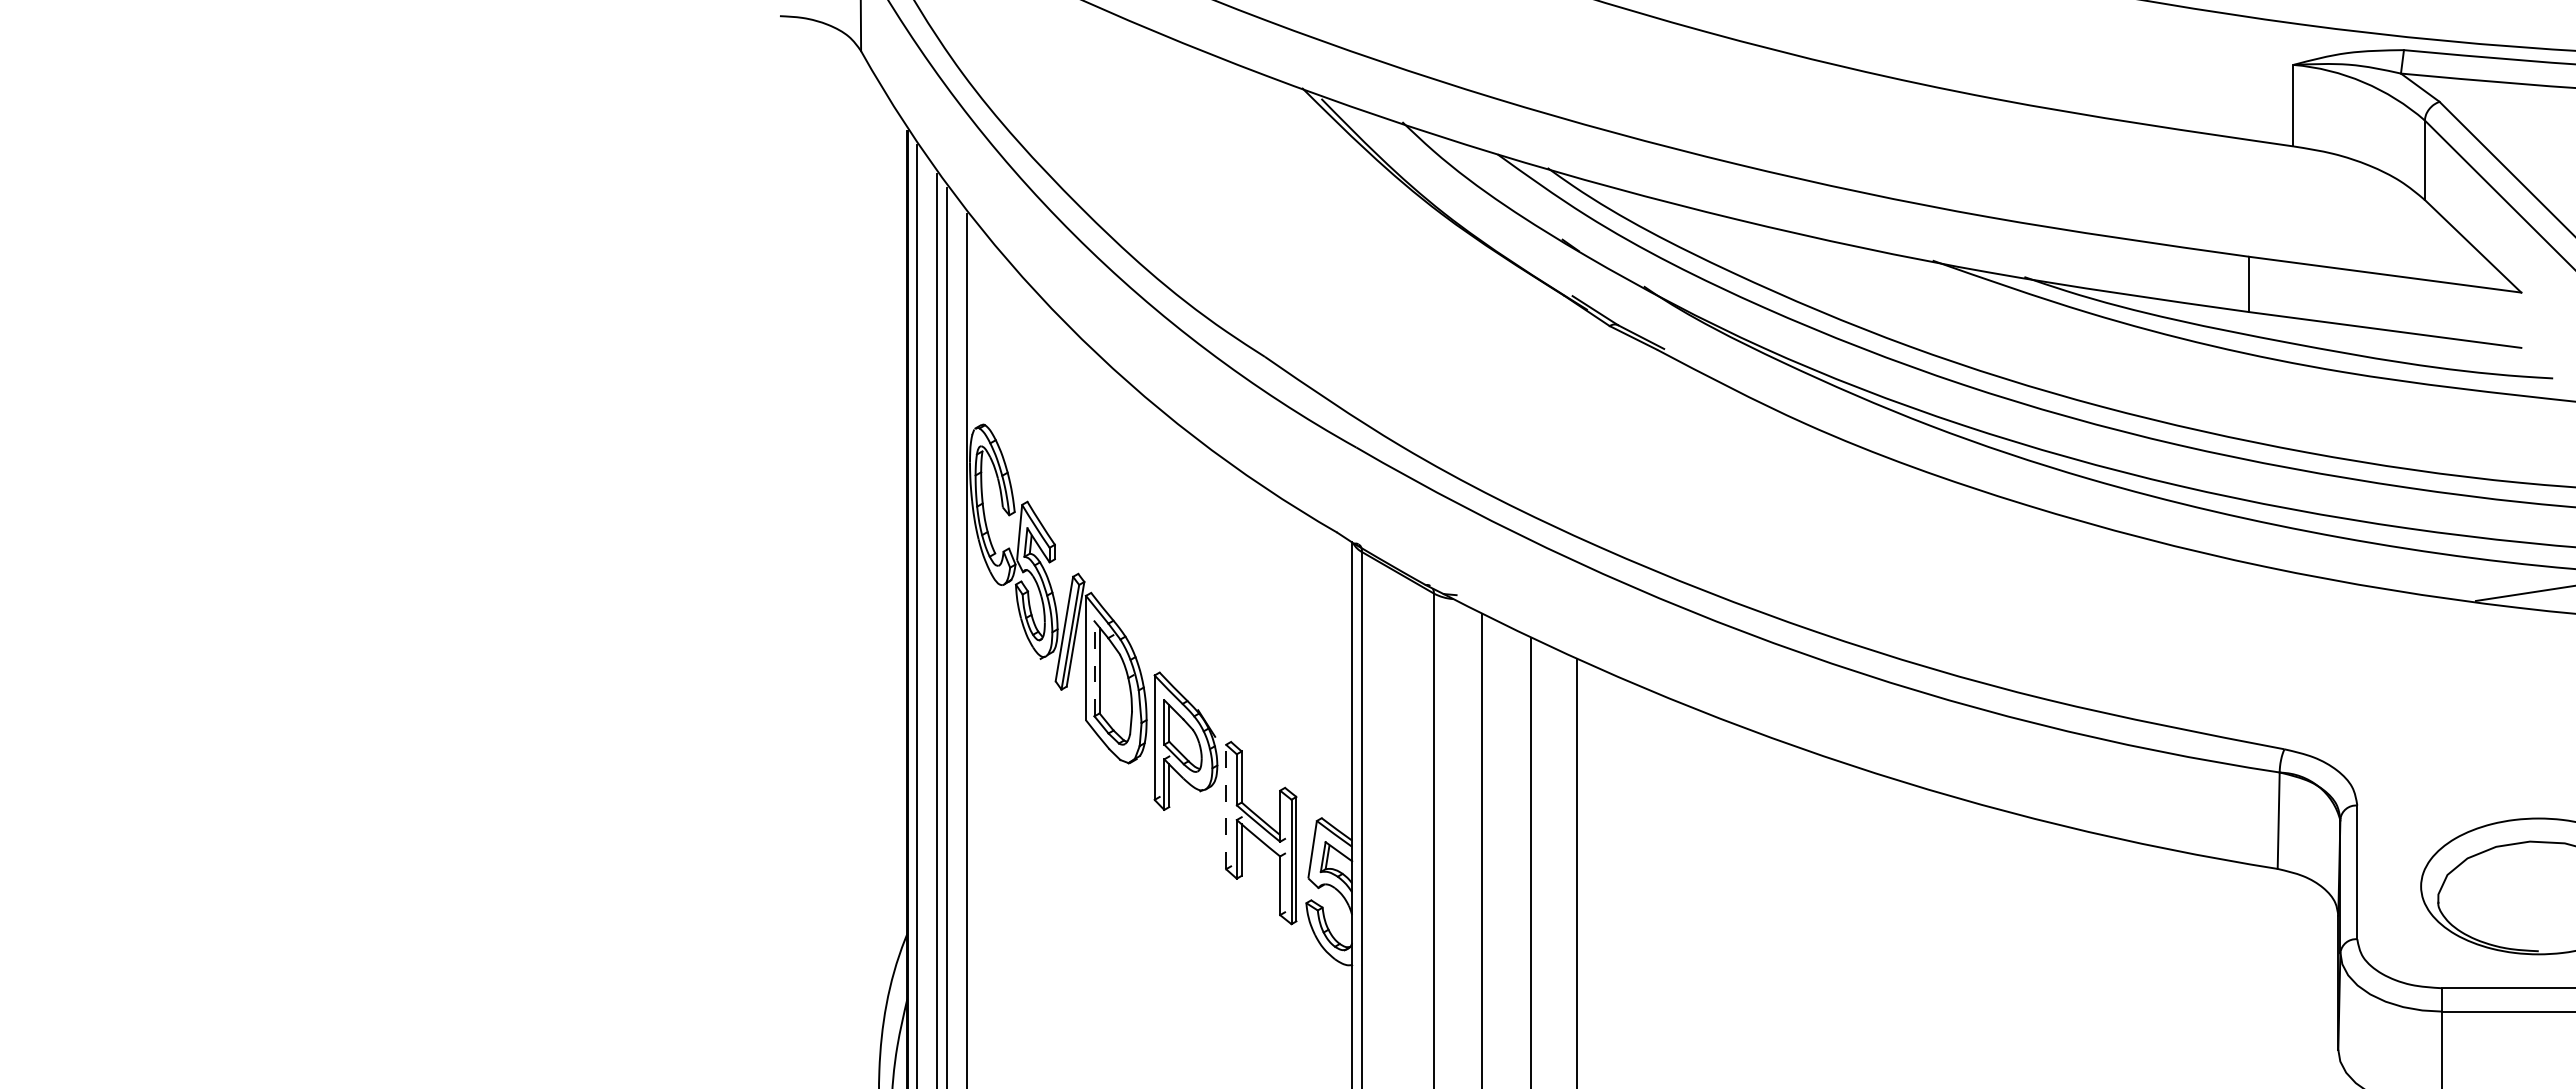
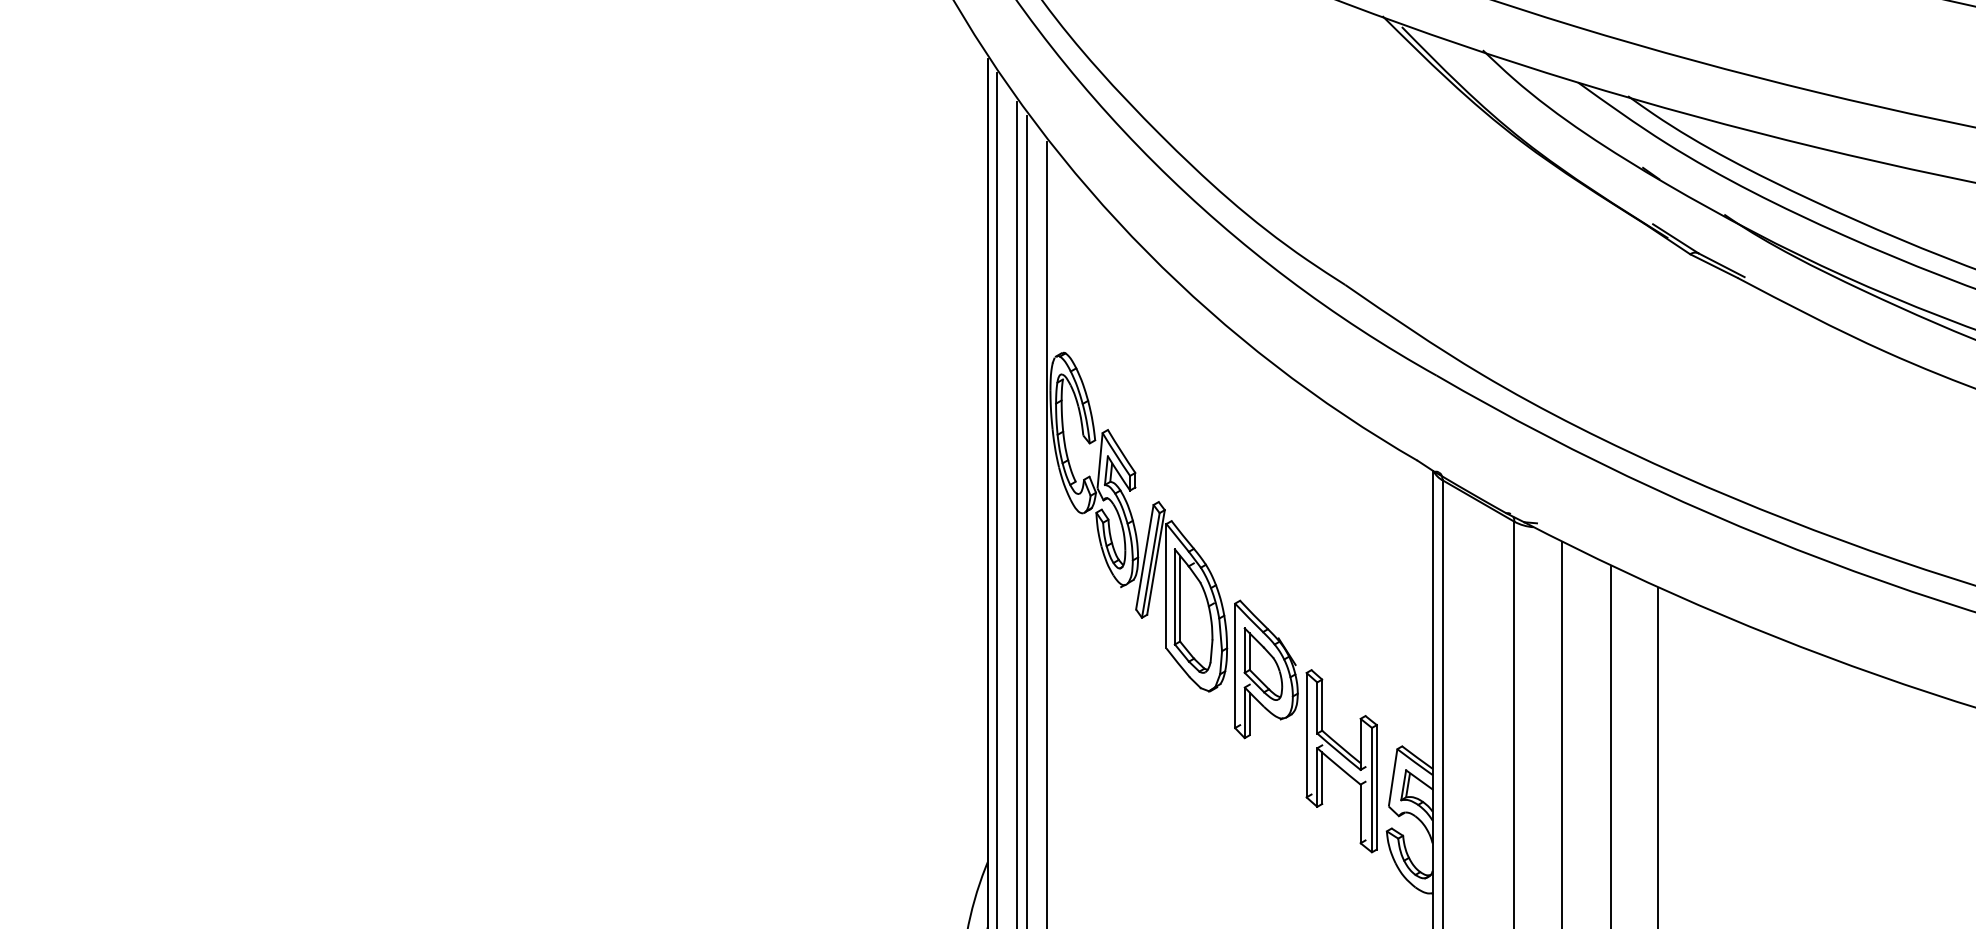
line: (1094, 668) -> (1174, 596), dashed -> solid
line: (1226, 806) -> (1306, 734), dashed -> solid

